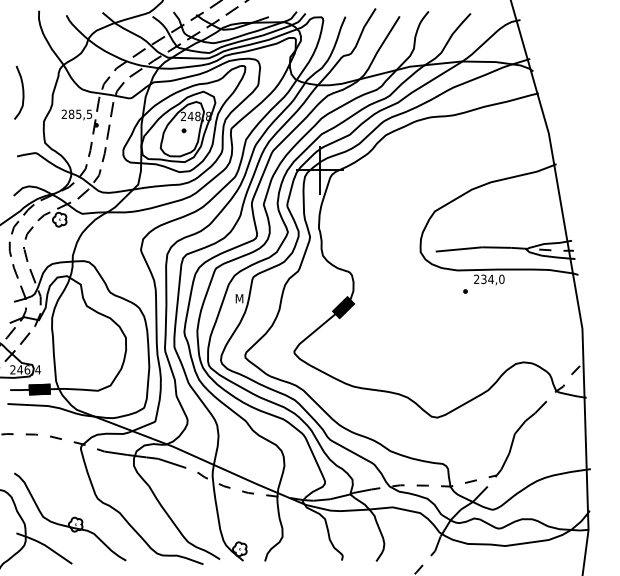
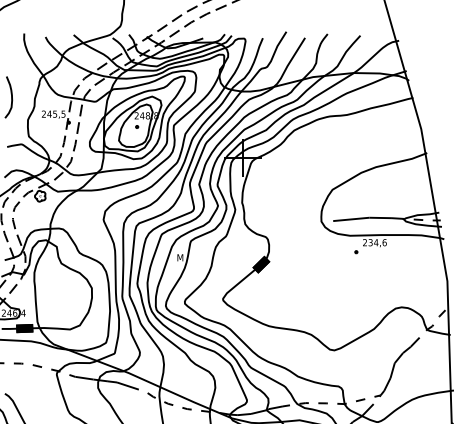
text: (71, 113) -> (49, 113), 285,5 -> 245,5
text: (501, 278) -> (384, 242), 234,0 -> 234,6

